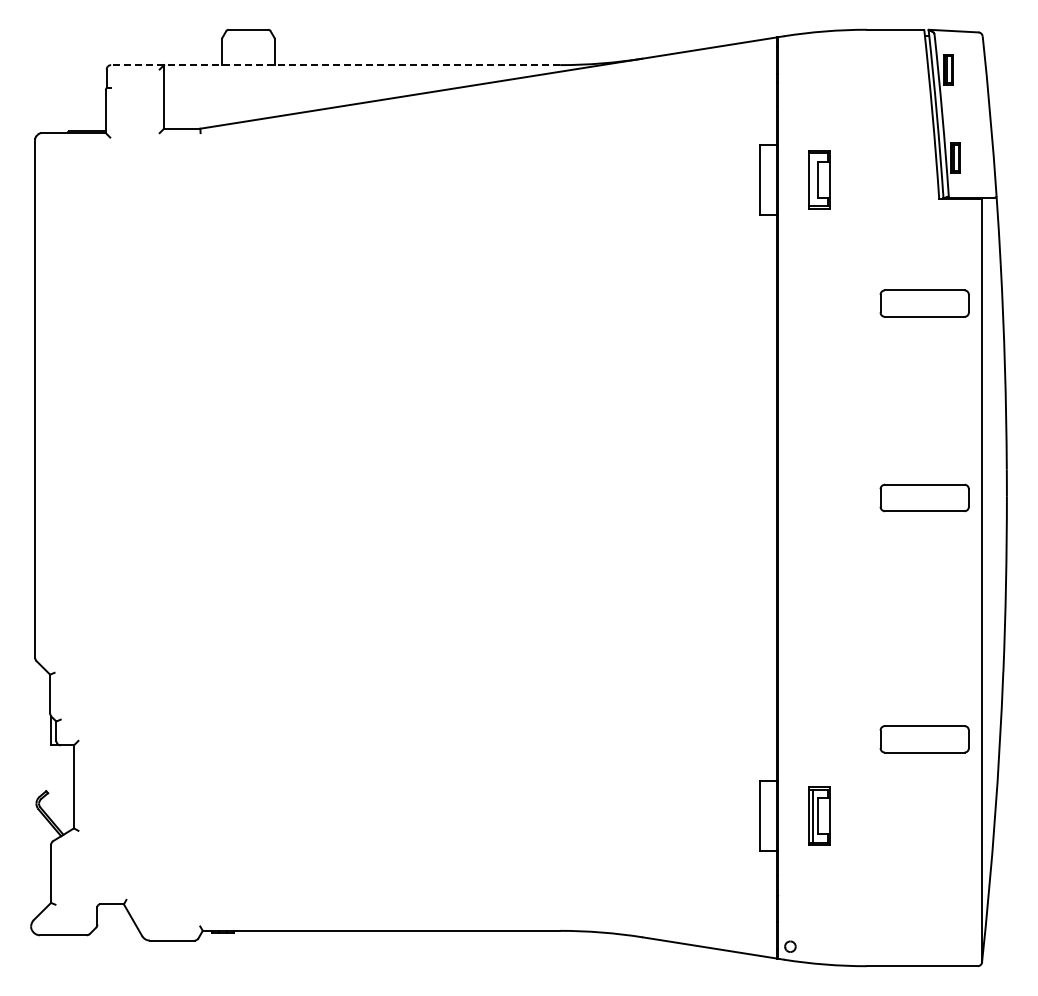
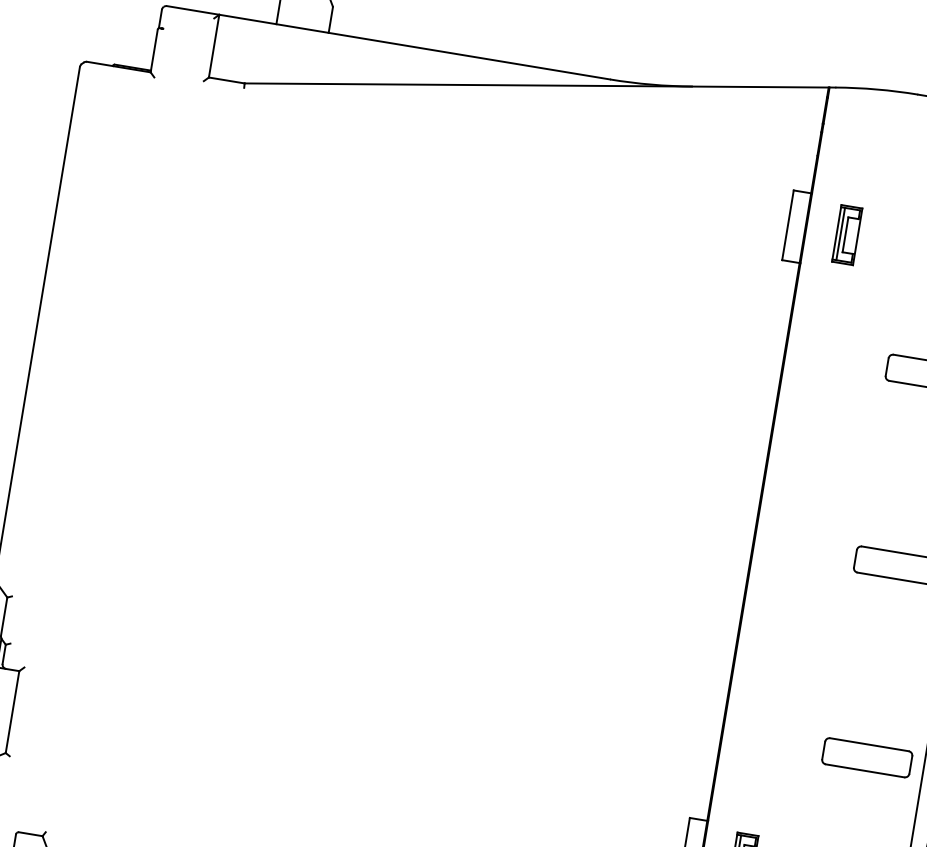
line: (335, 65) -> (388, 43), dashed -> solid
line: (812, 179) -> (840, 233), added
part: (924, 739) -> (867, 757), moved

